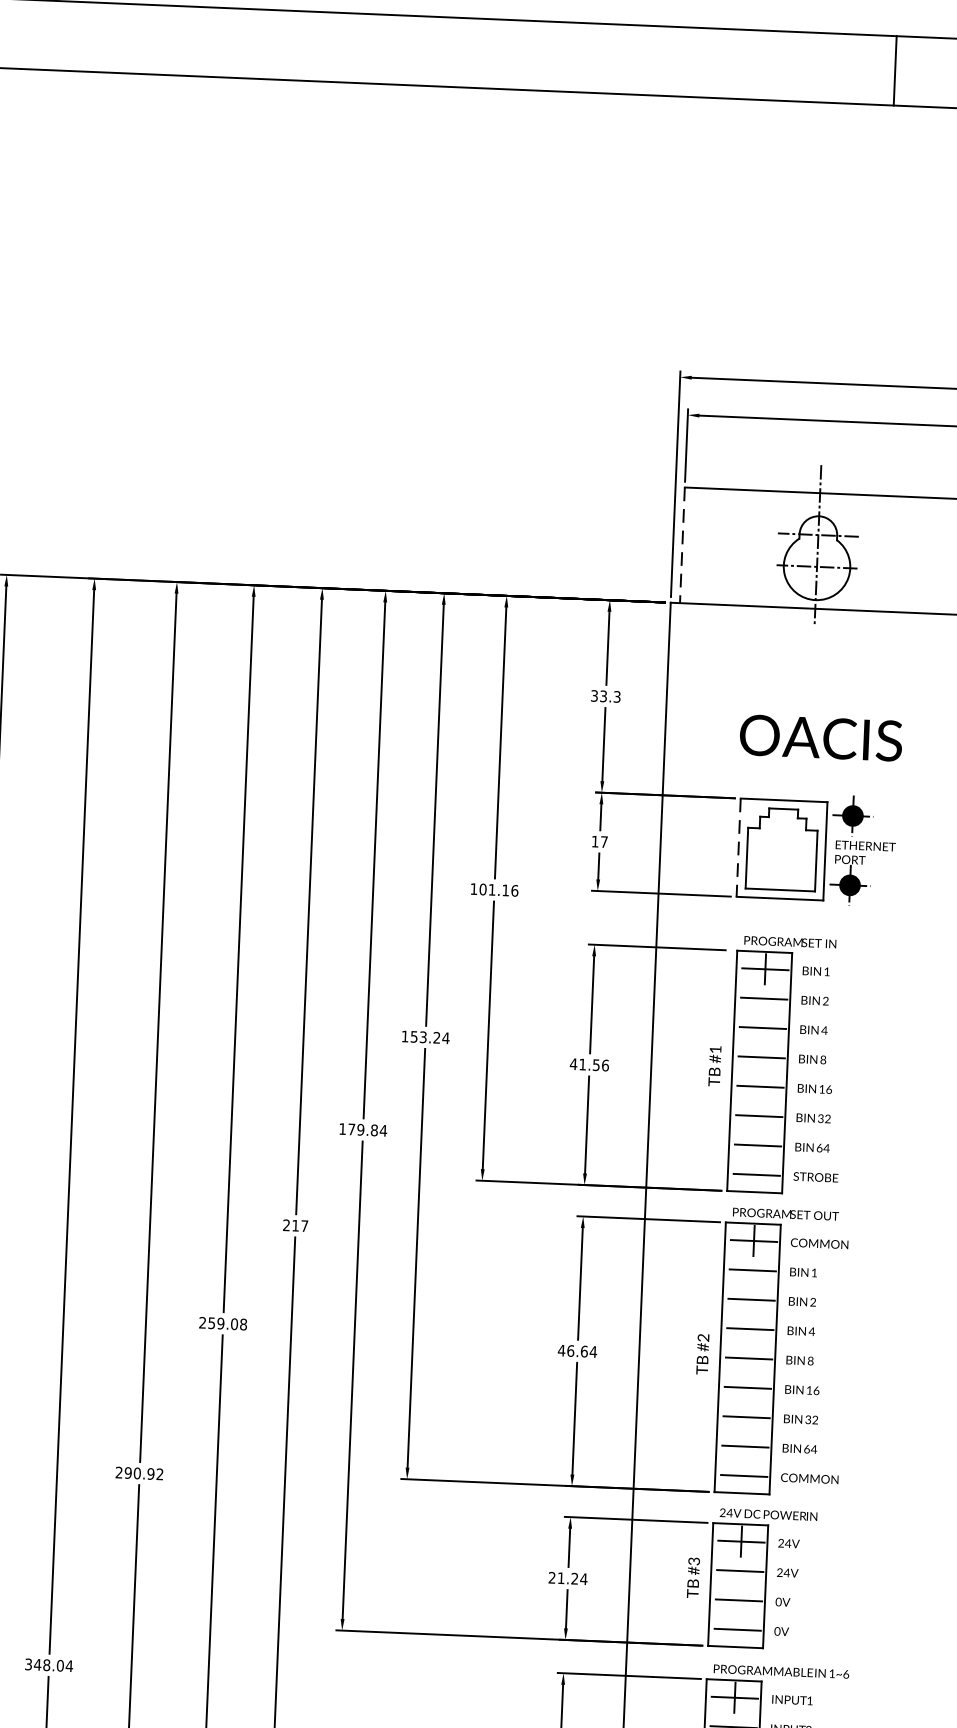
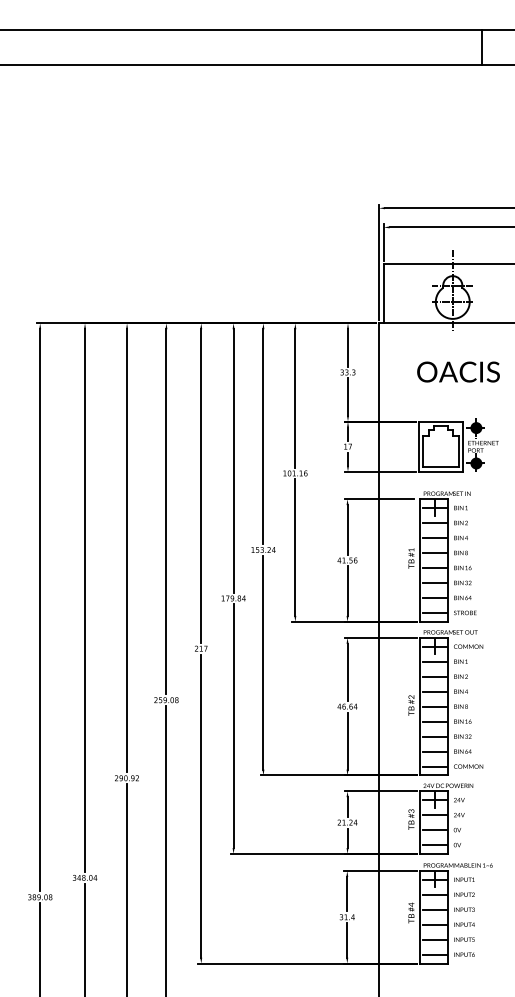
line: (681, 544) -> (383, 293), dashed -> solid
text: (821, 736) -> (458, 371), moved
line: (737, 849) -> (418, 447), dashed -> solid

